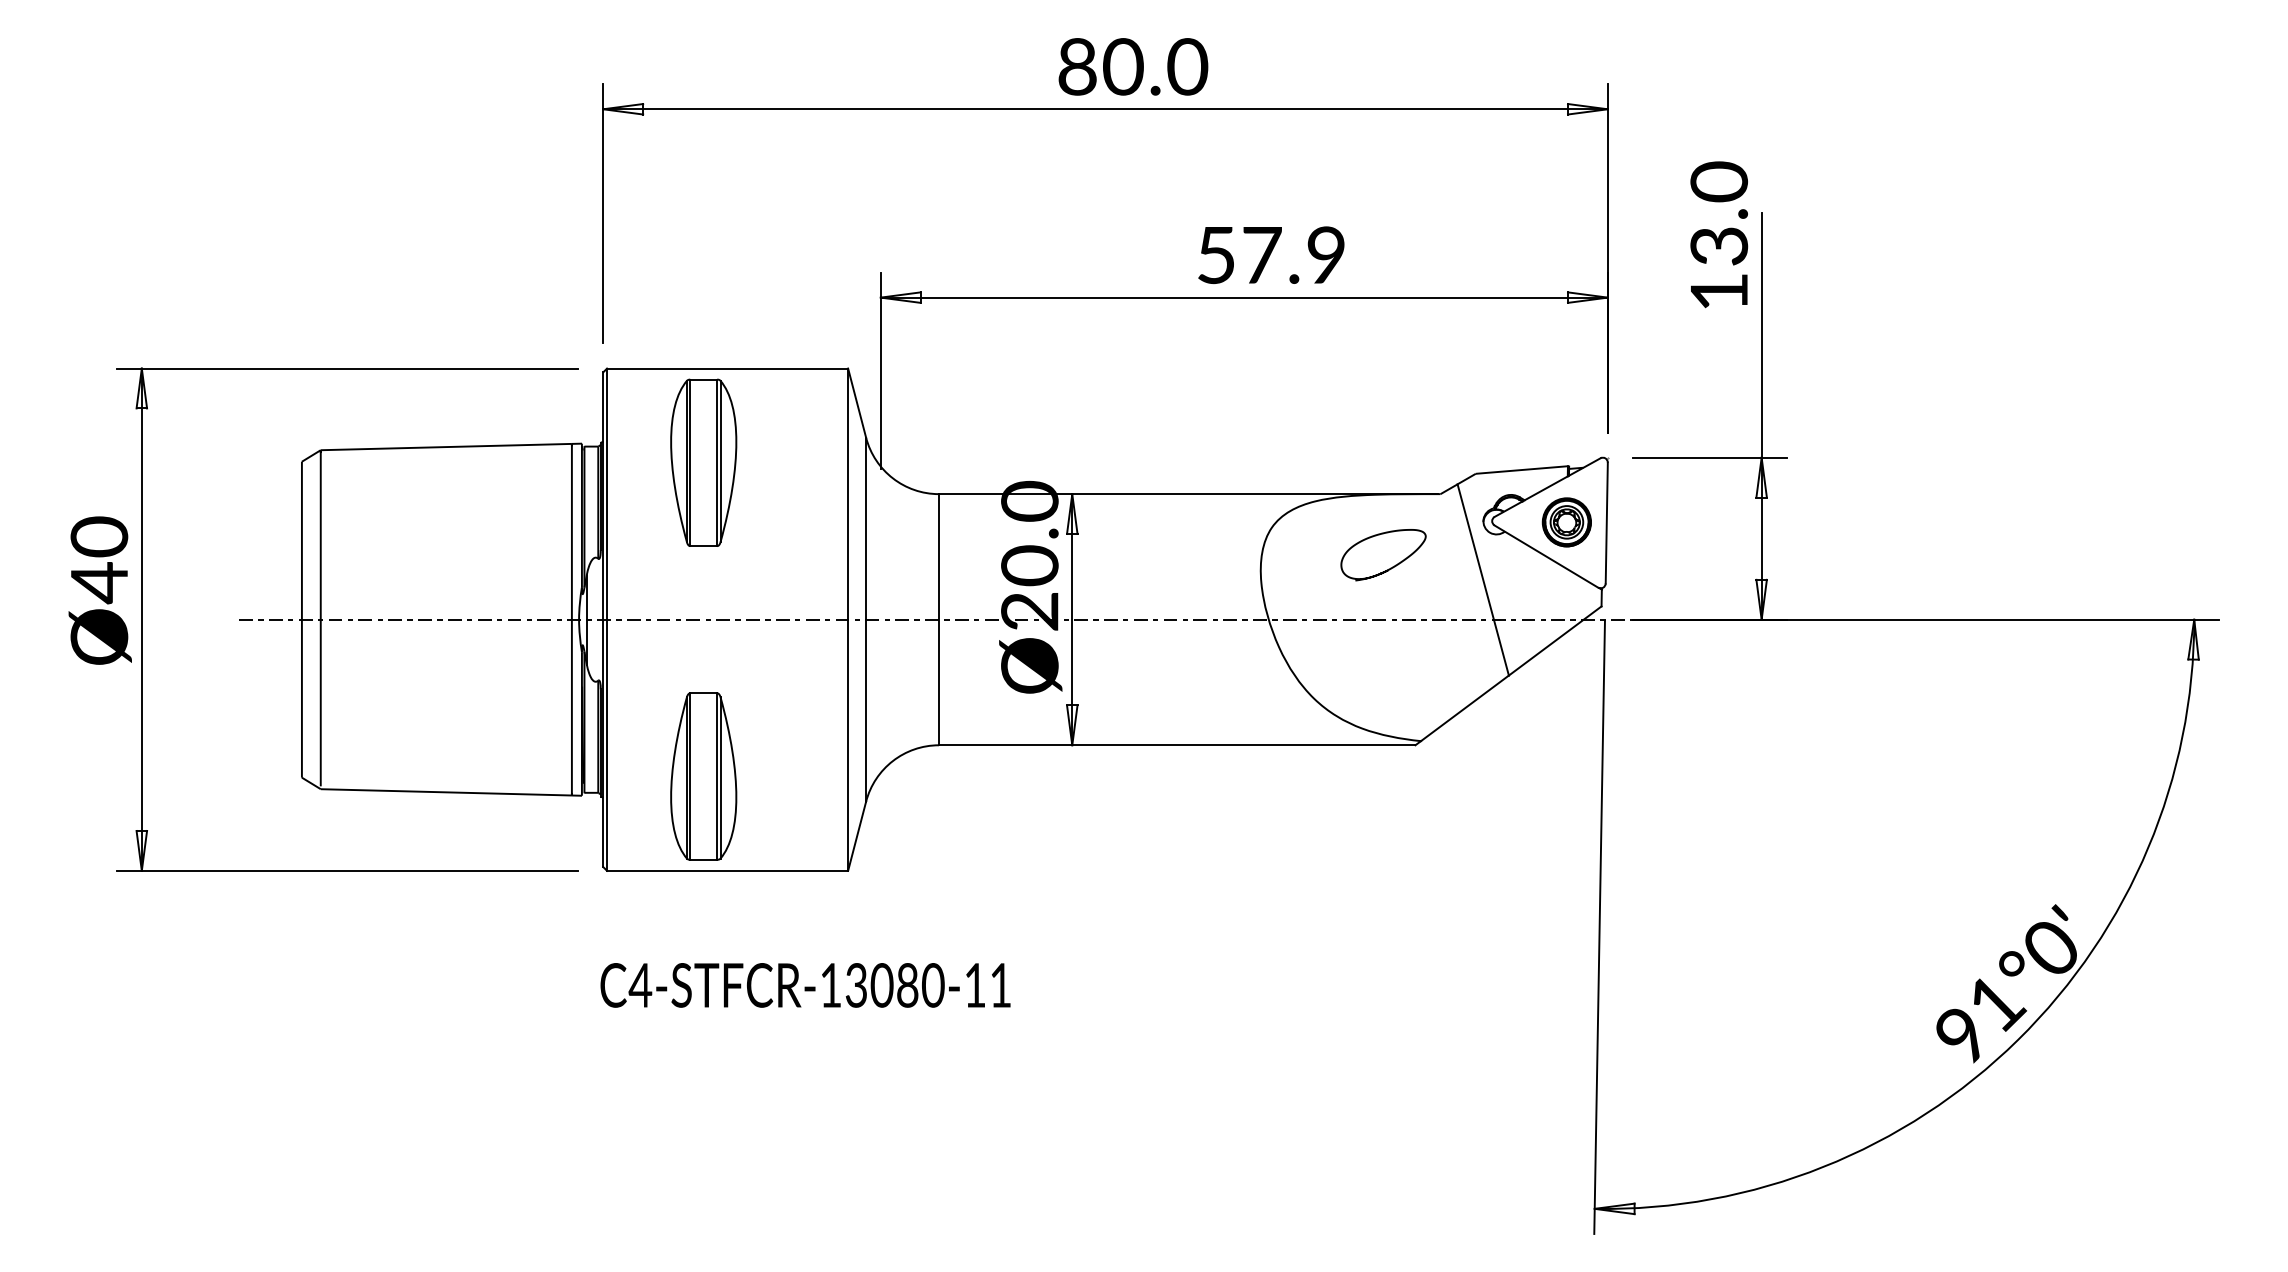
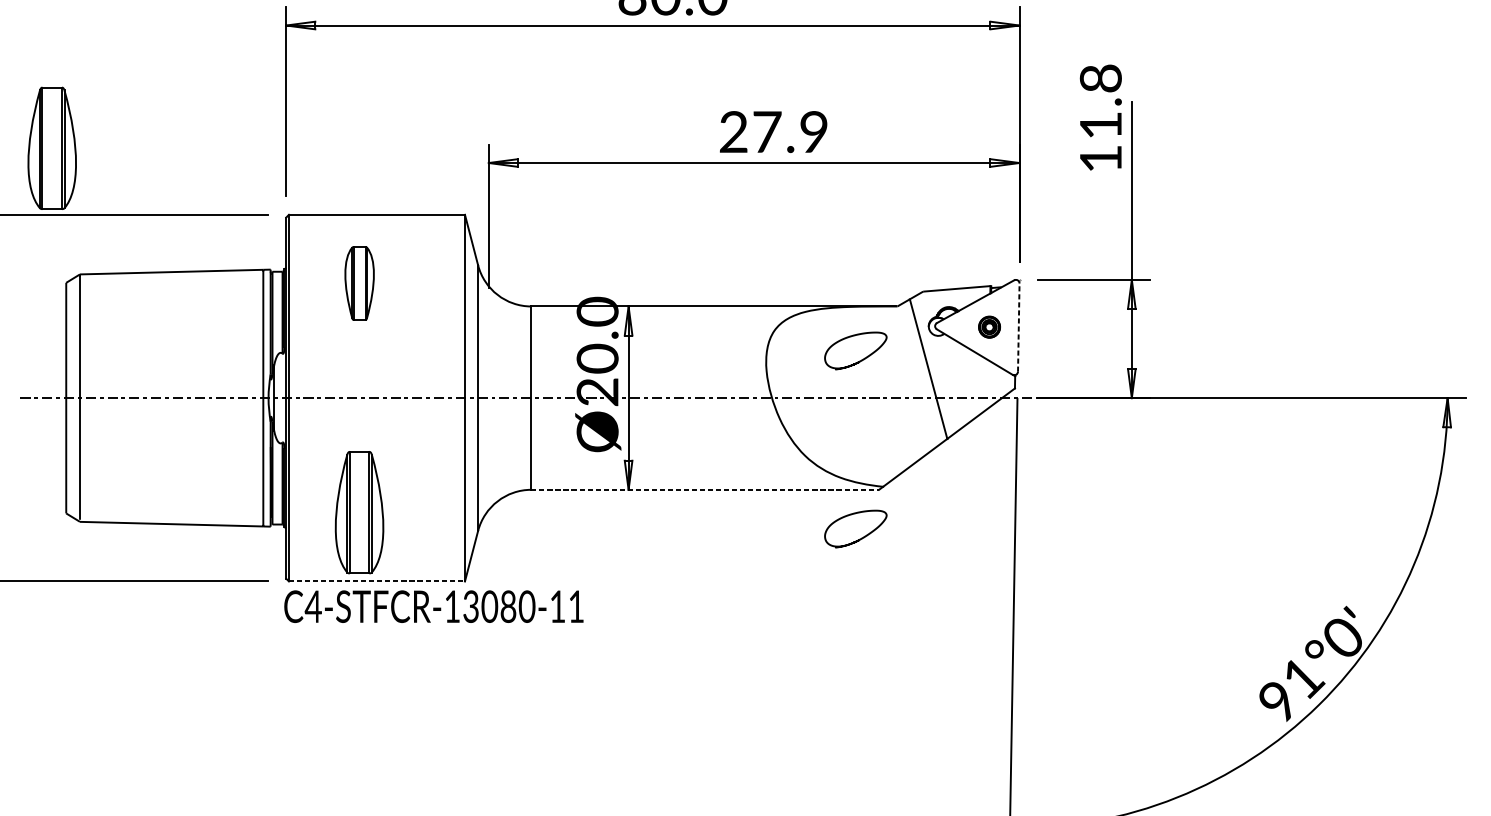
text: (1719, 213) -> (1101, 101), 13.0 -> 11.8
text: (1215, 255) -> (733, 132), 57.9 -> 27.9
part: (282, 277) -> (52, 148), added
part: (703, 462) -> (359, 283), size x0.6
part: (1566, 522) -> (989, 327), size x0.6
line: (1606, 522) -> (1018, 327), solid -> dashed
line: (1177, 745) -> (705, 489), solid -> dashed
curve: (1390, 811) -> (860, 538), added
line: (727, 870) -> (376, 581), solid -> dashed
text: (805, 985) -> (433, 606), moved

